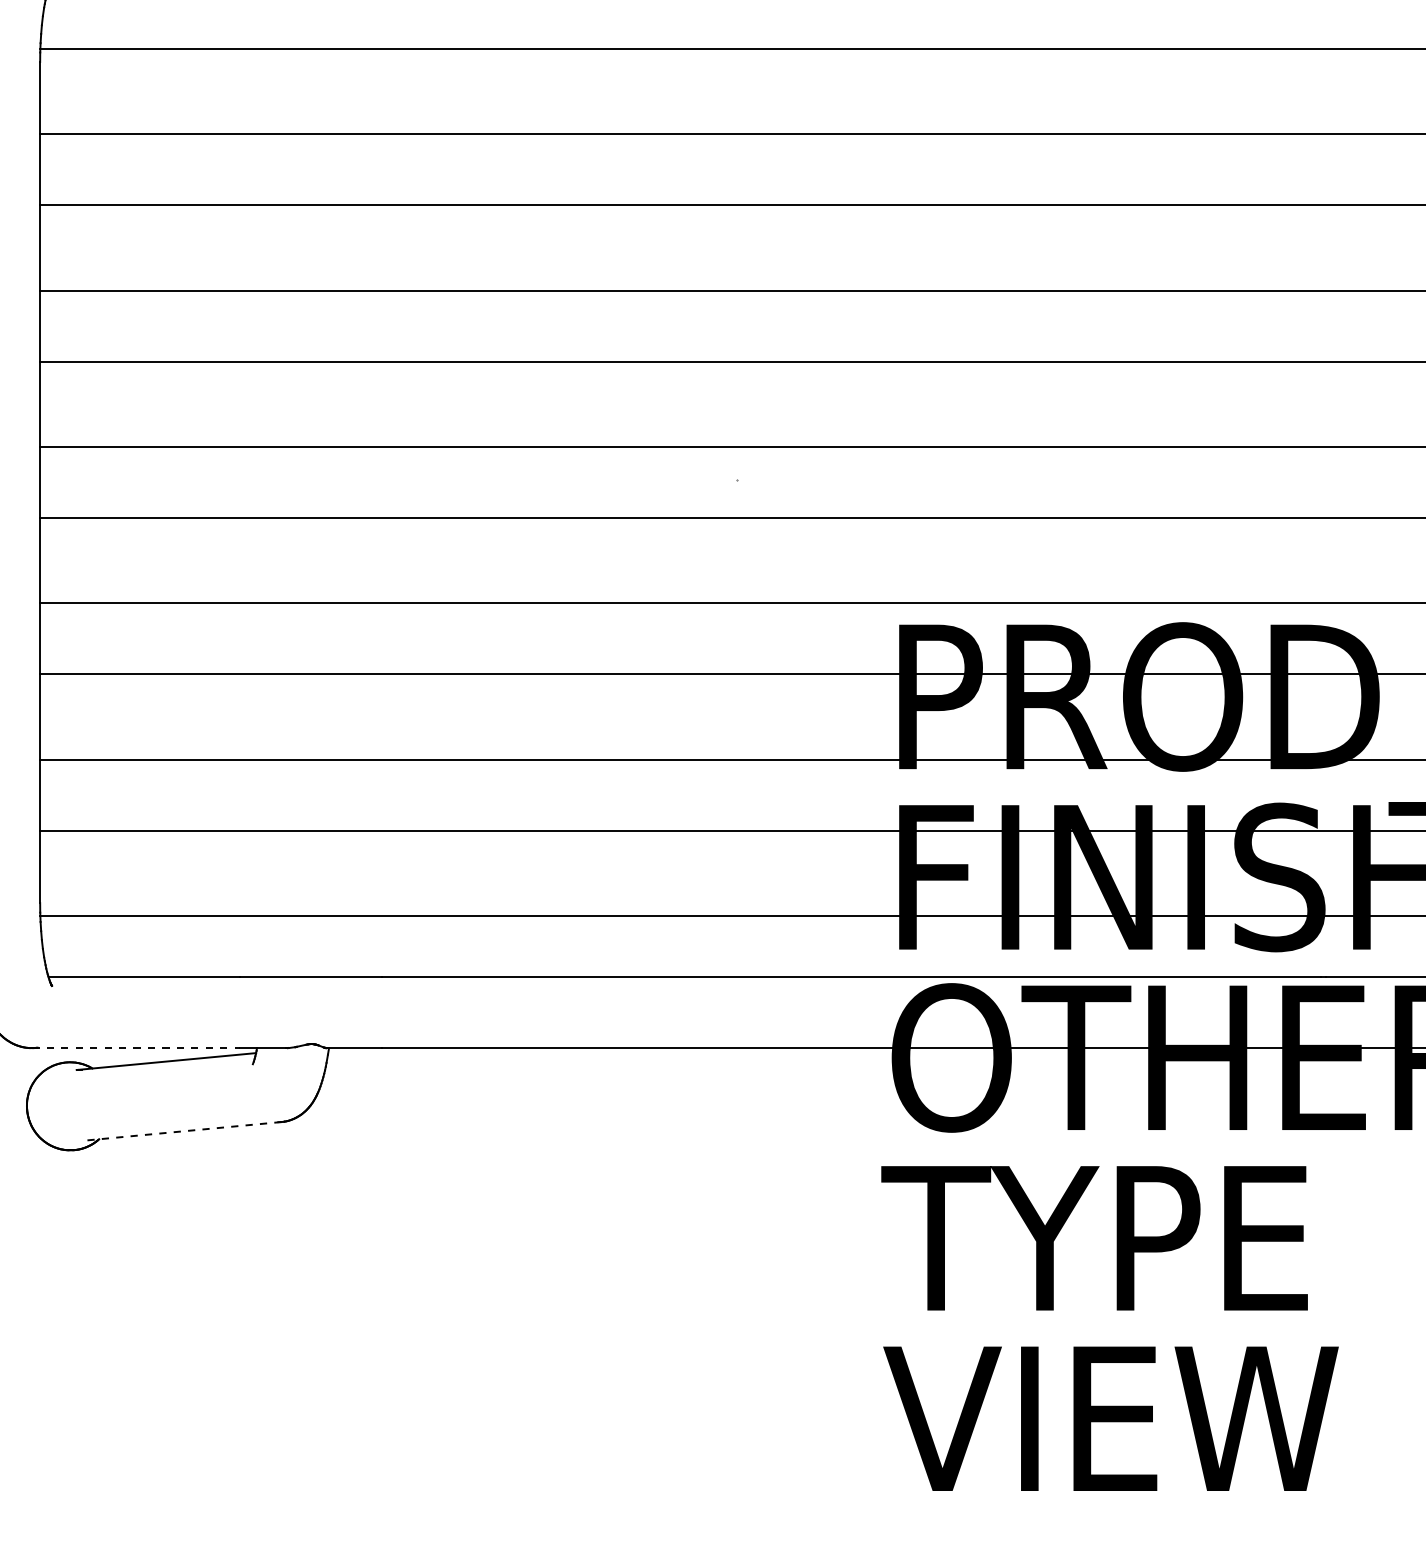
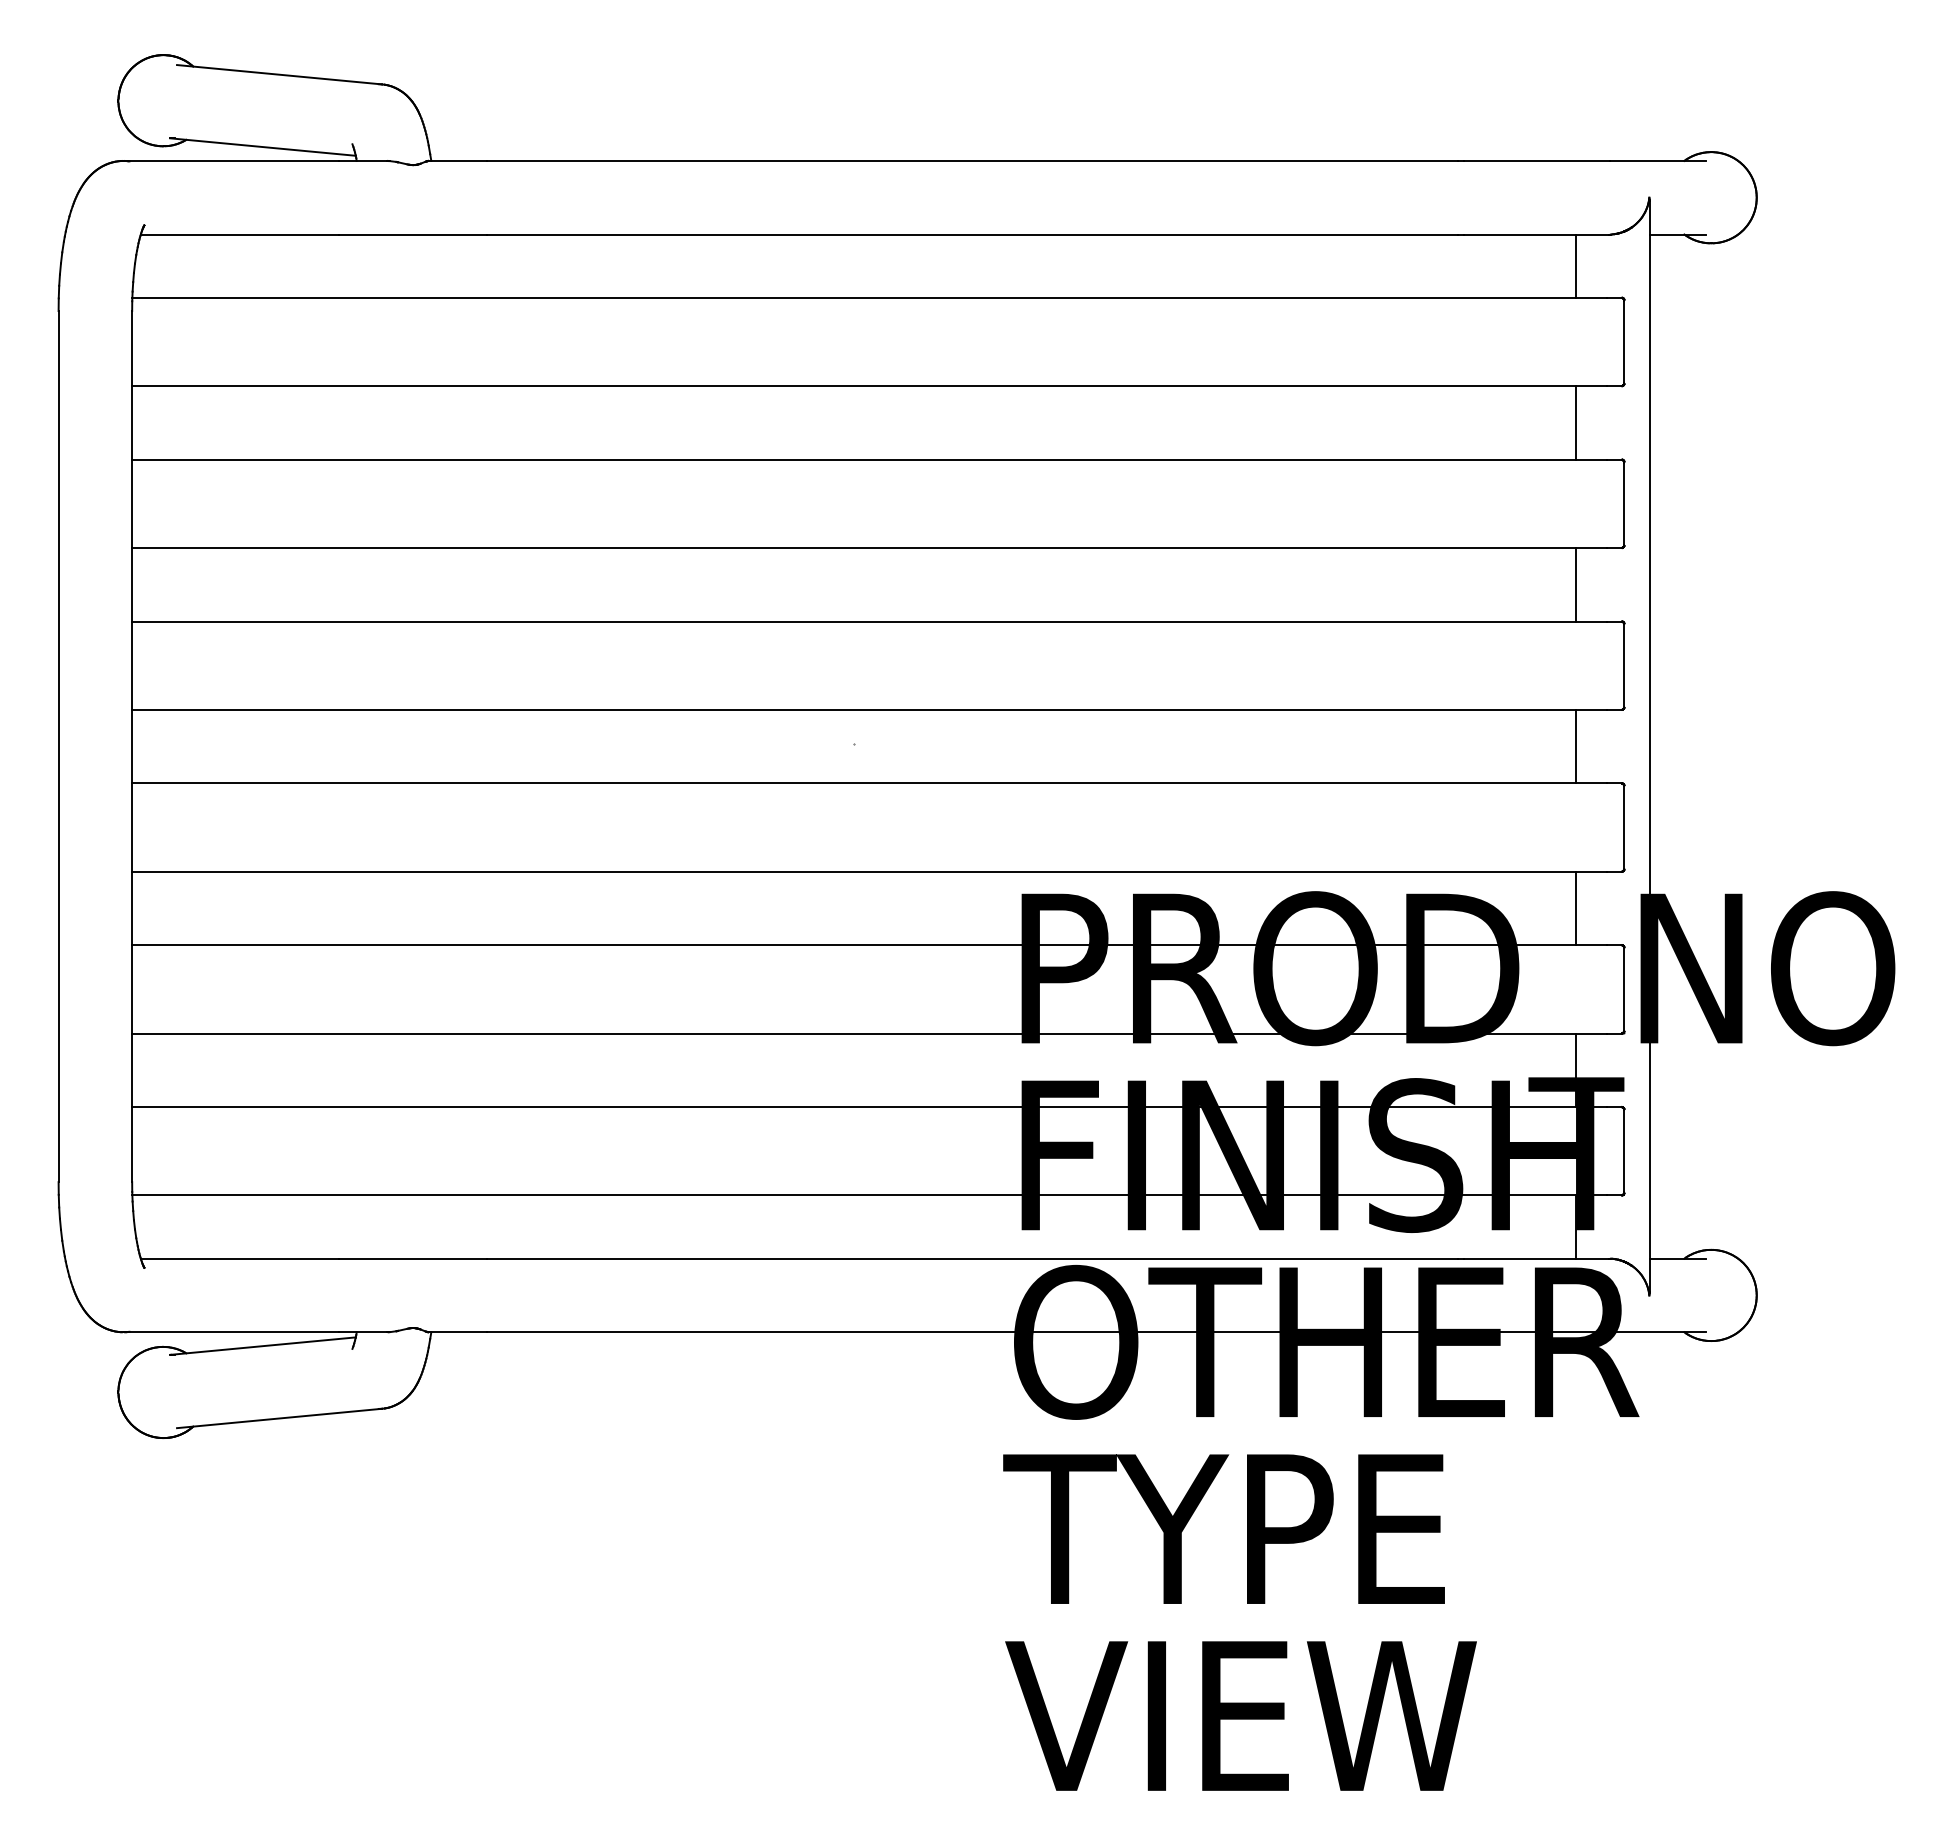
line: (137, 1048) -> (232, 1332), dashed -> solid
line: (182, 1131) -> (279, 1418), dashed -> solid

